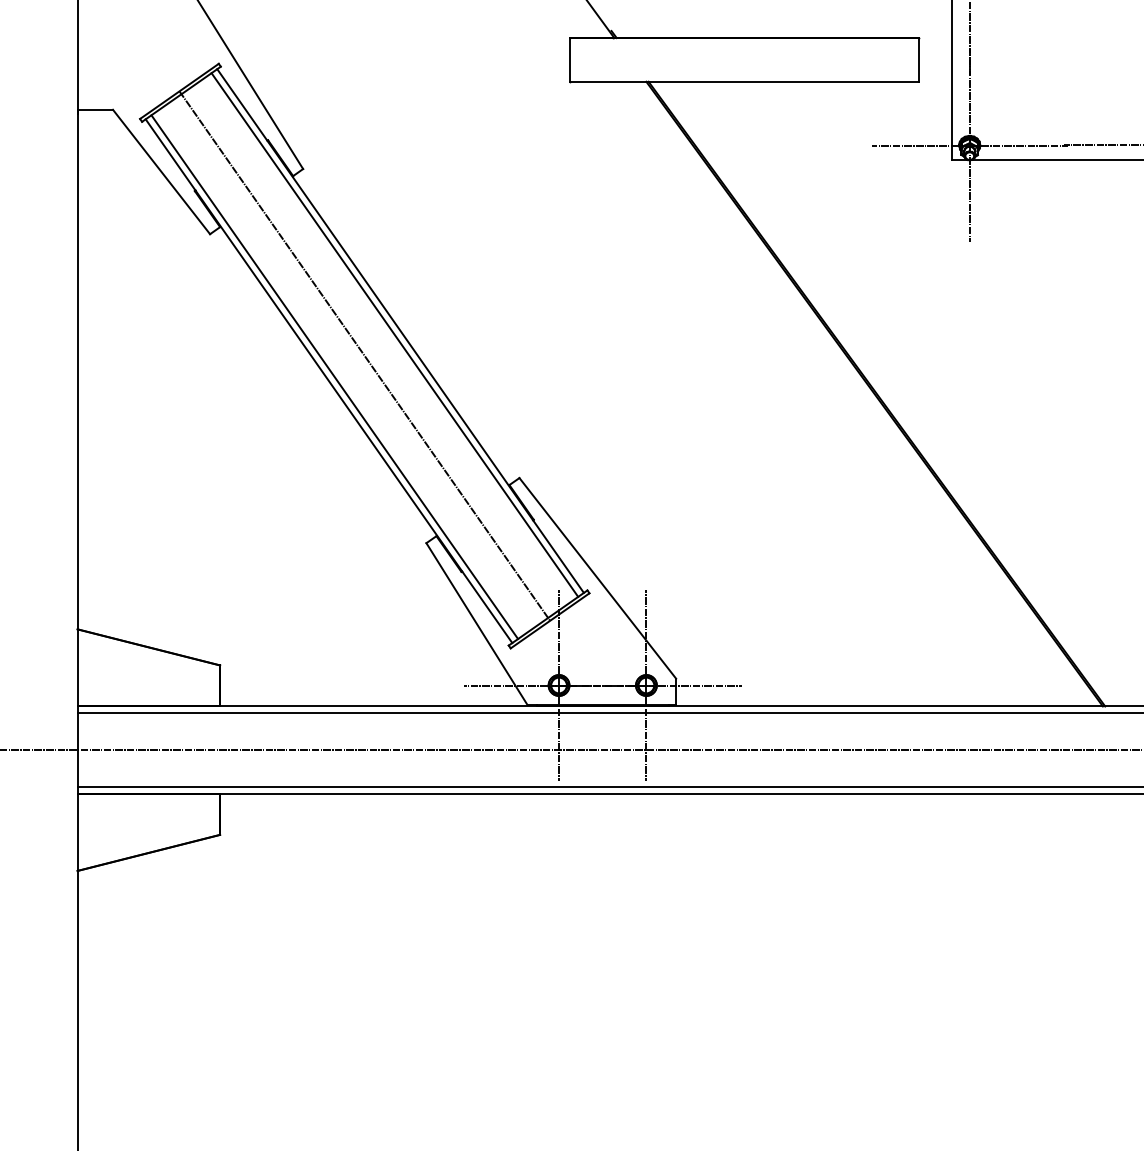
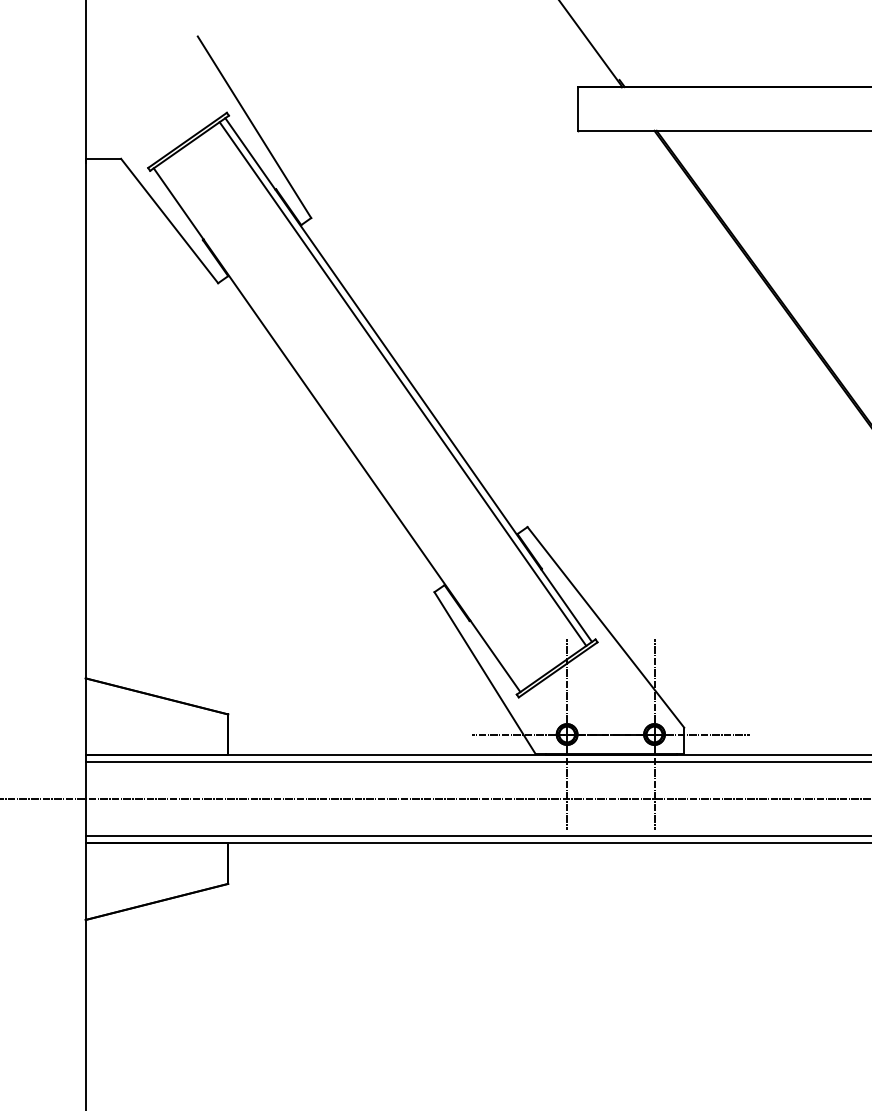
line: (364, 355) -> (372, 404), removed
line: (334, 377) -> (342, 426), removed

